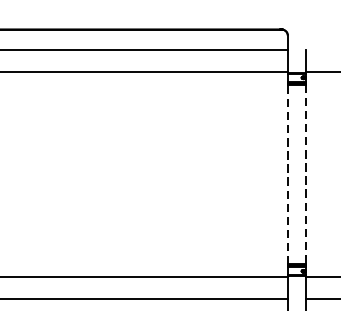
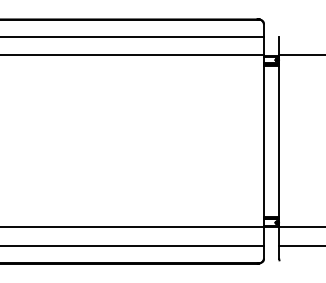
line: (287, 173) -> (263, 140), dashed -> solid
line: (306, 174) -> (279, 141), dashed -> solid

